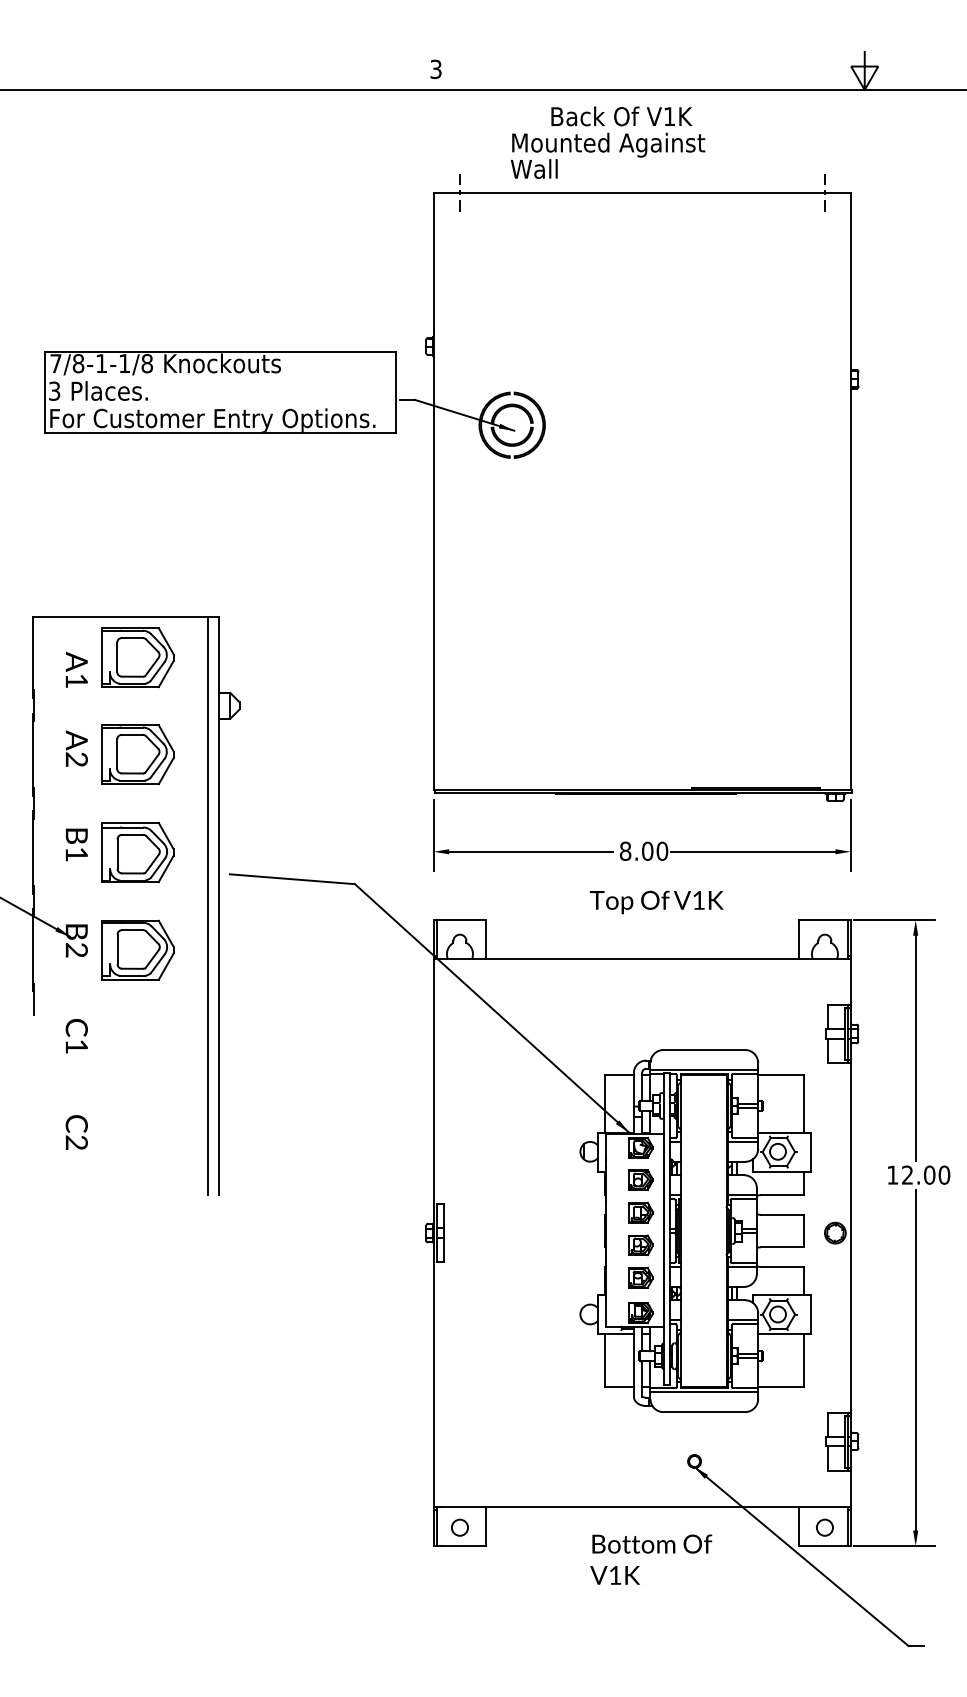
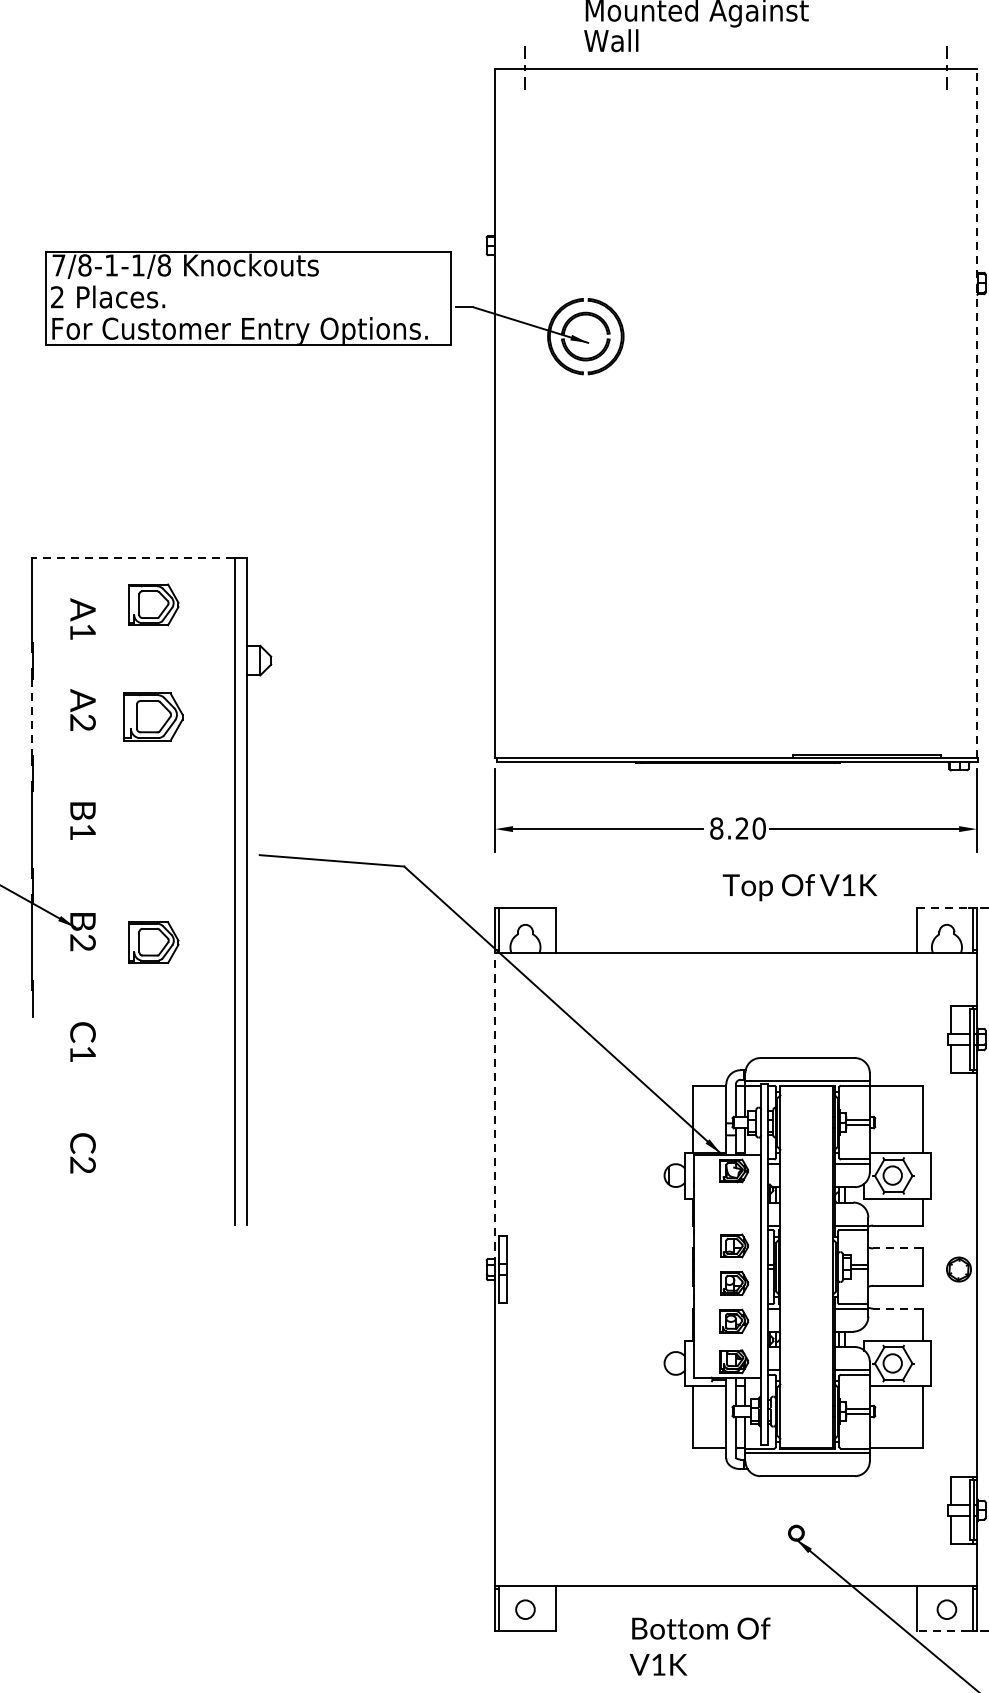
text: (54, 391) -> (57, 297), 3 -> 2
line: (850, 491) -> (976, 413), solid -> dashed
line: (120, 617) -> (133, 558), solid -> dashed
part: (137, 657) -> (153, 604), size x0.6
part: (137, 754) -> (153, 716), size x0.7
line: (32, 755) -> (31, 717), solid -> dashed
text: (647, 850) -> (742, 827), 8.00 -> 8.20
part: (137, 852) -> (153, 829), removed
text: (656, 902) -> (799, 887), moved
line: (821, 920) -> (942, 908), solid -> dashed
part: (137, 949) -> (153, 941), size x0.6
line: (433, 1094) -> (494, 1109), solid -> dashed
part: (640, 1179) -> (733, 1207), removed
line: (781, 1214) -> (896, 1247), solid -> dashed
line: (781, 1267) -> (896, 1309), solid -> dashed
line: (821, 1545) -> (942, 1630), solid -> dashed
text: (651, 1559) -> (700, 1646), moved

